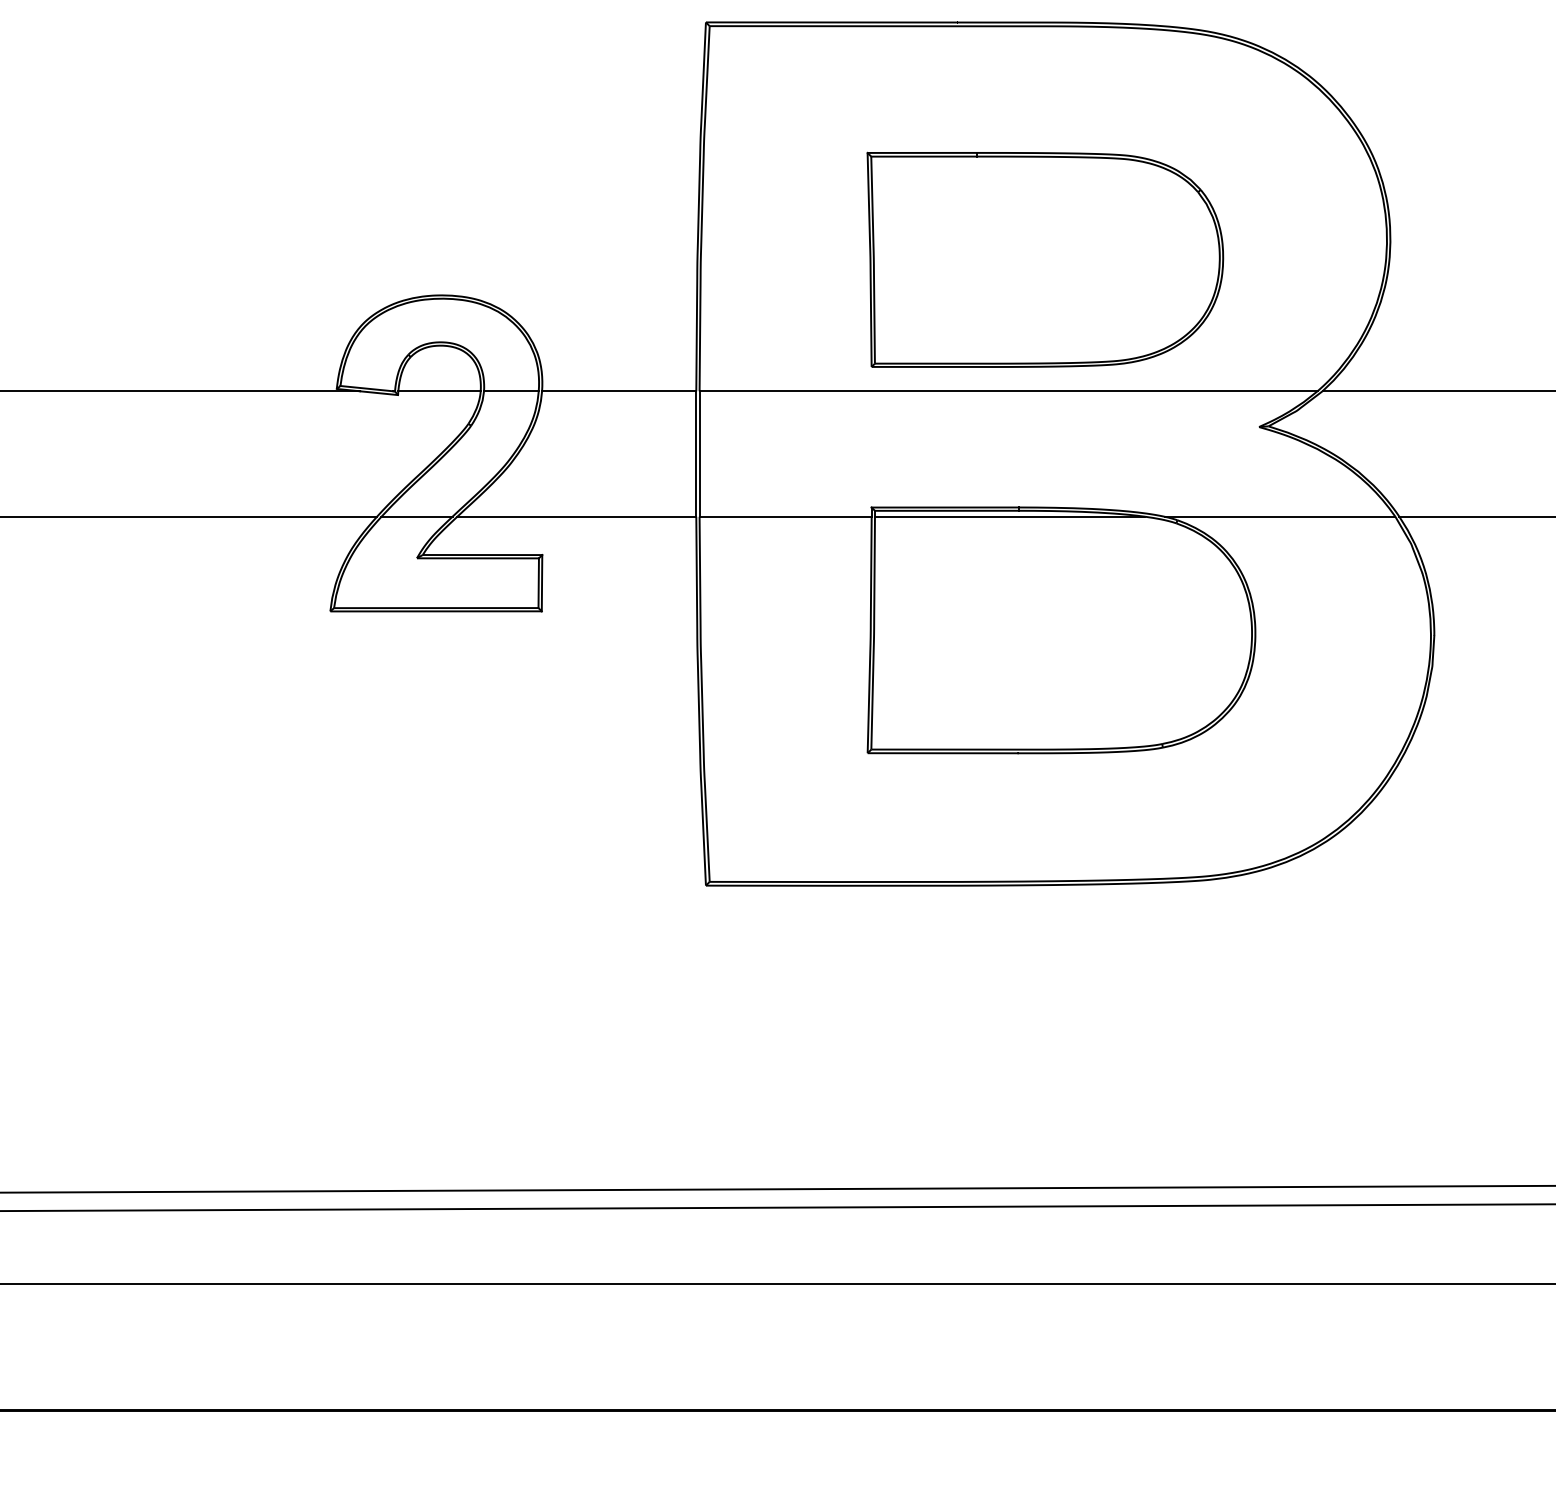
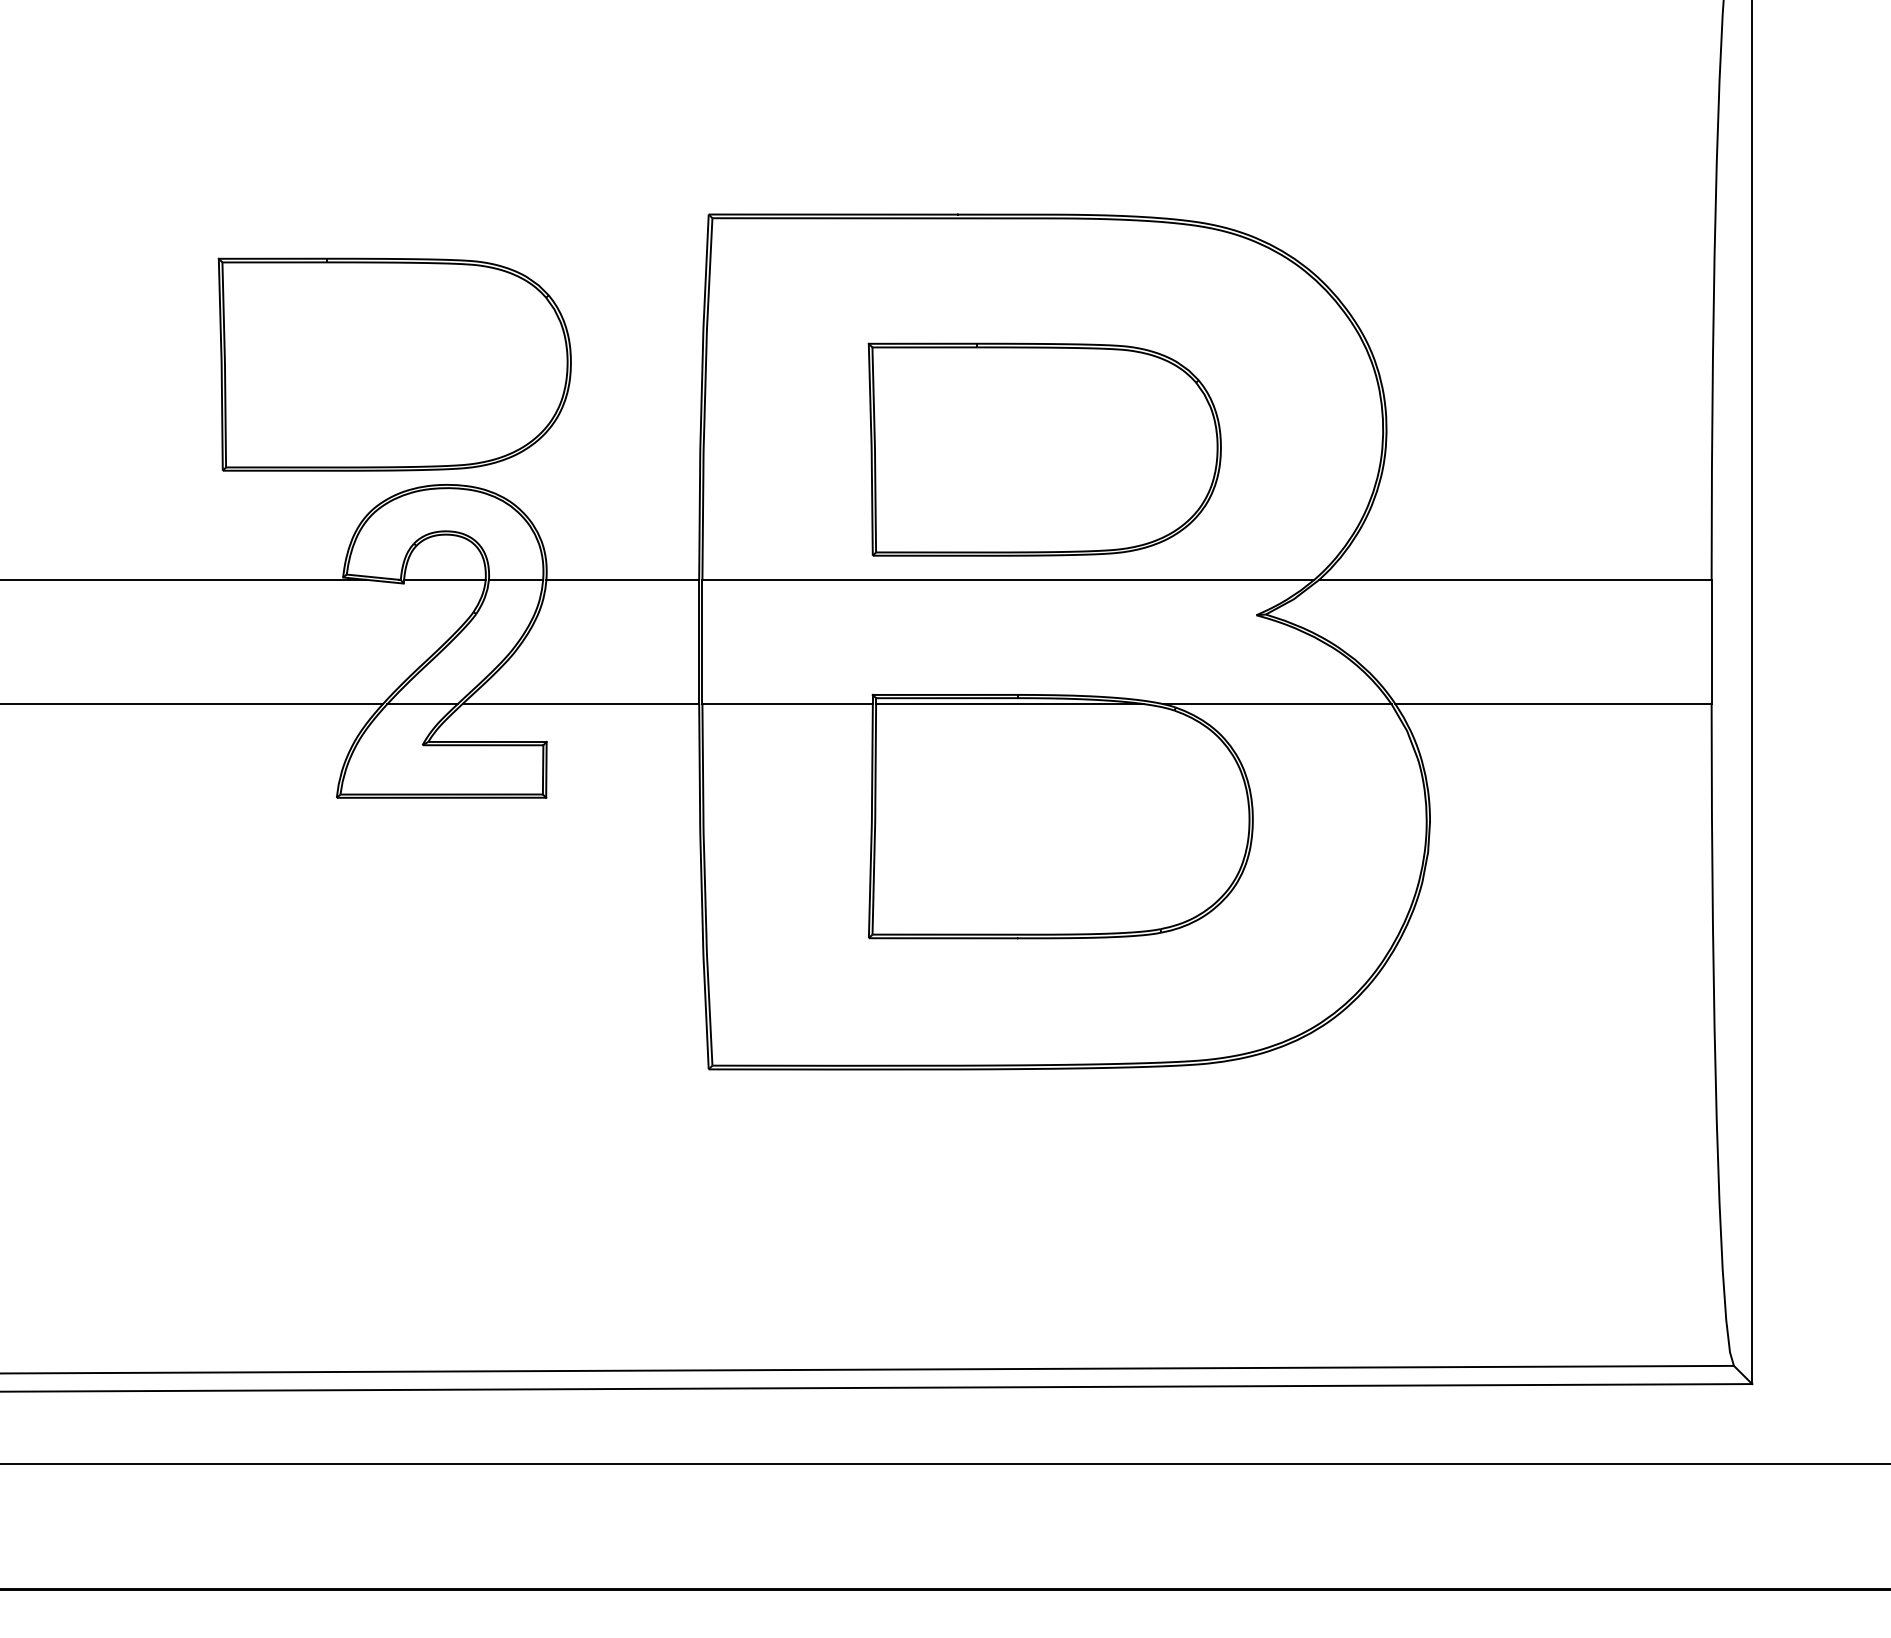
part: (388, 173) -> (394, 364), added

